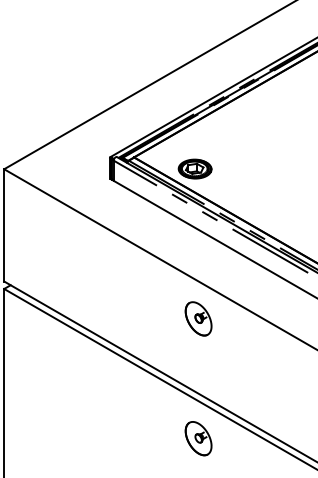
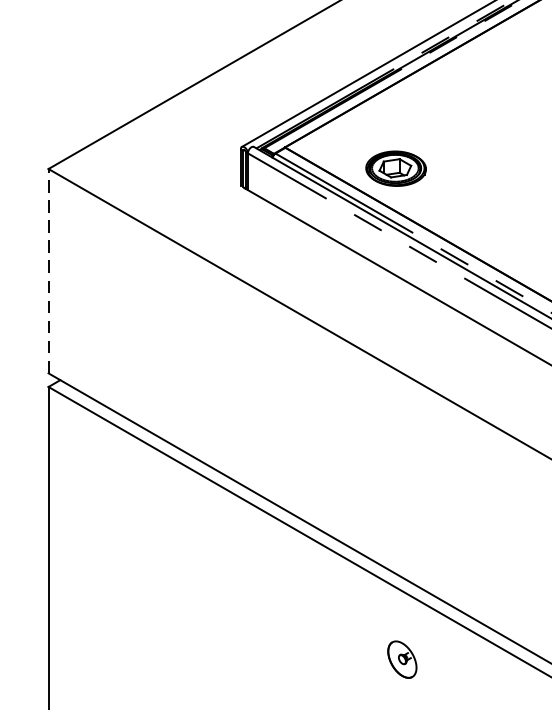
line: (4, 224) -> (49, 269), solid -> dashed
part: (198, 318) -> (402, 440), removed
part: (198, 438) -> (402, 659), size x0.6

